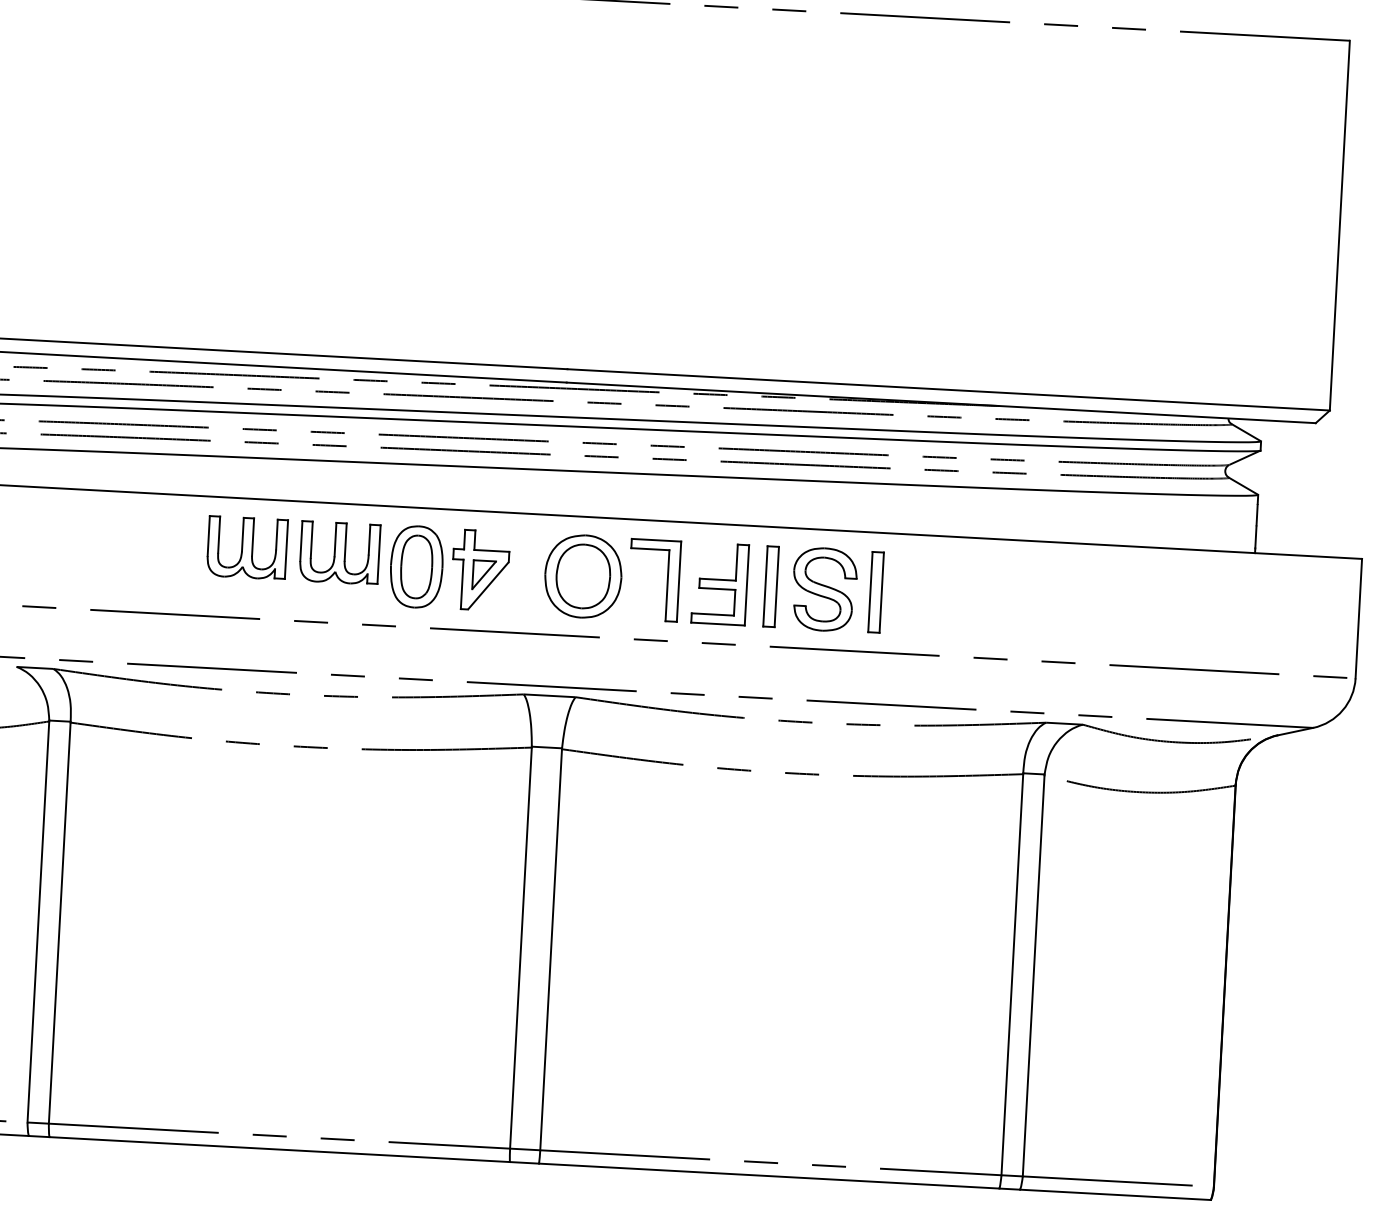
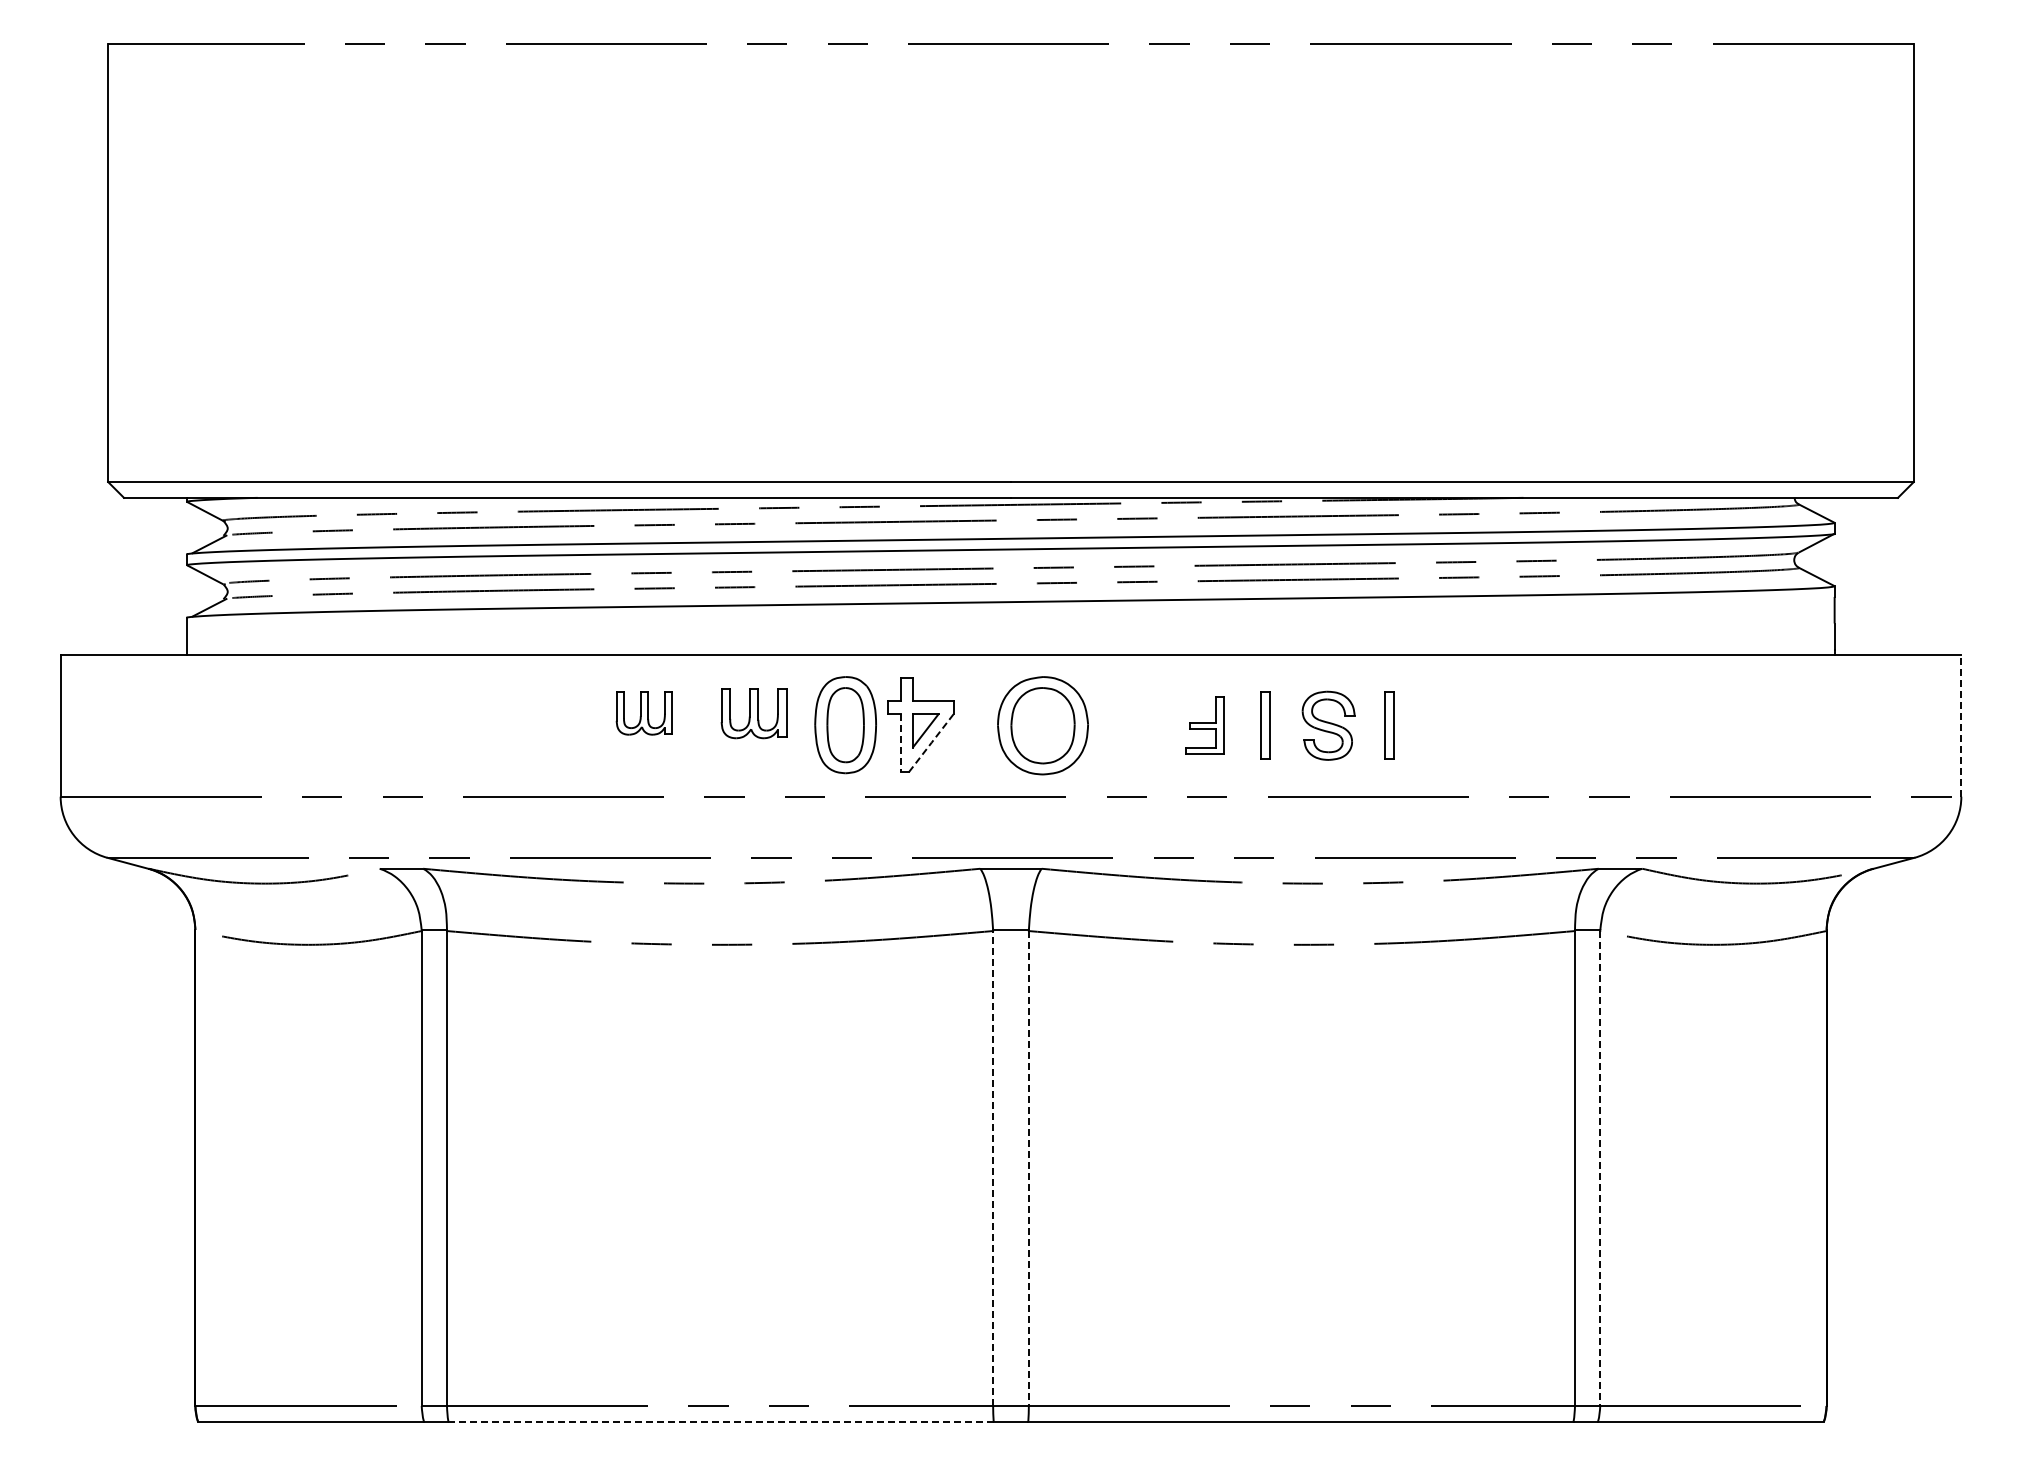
part: (247, 547) -> (644, 713), size x0.6
part: (339, 552) -> (753, 713), size x0.7
part: (667, 580) -> (1142, 725), removed
part: (719, 583) -> (1204, 725), size x0.6
line: (462, 584) -> (900, 743), solid -> dashed
line: (488, 585) -> (931, 742), solid -> dashed
part: (771, 586) -> (1265, 725), size x0.7
part: (824, 589) -> (1328, 725), size x0.7
part: (875, 592) -> (1389, 725), size x0.7
line: (1358, 618) -> (1961, 725), solid -> dashed
line: (521, 948) -> (993, 1168), solid -> dashed
line: (550, 950) -> (1028, 1169), solid -> dashed
line: (1033, 976) -> (1600, 1169), solid -> dashed
line: (280, 1149) -> (721, 1421), solid -> dashed

